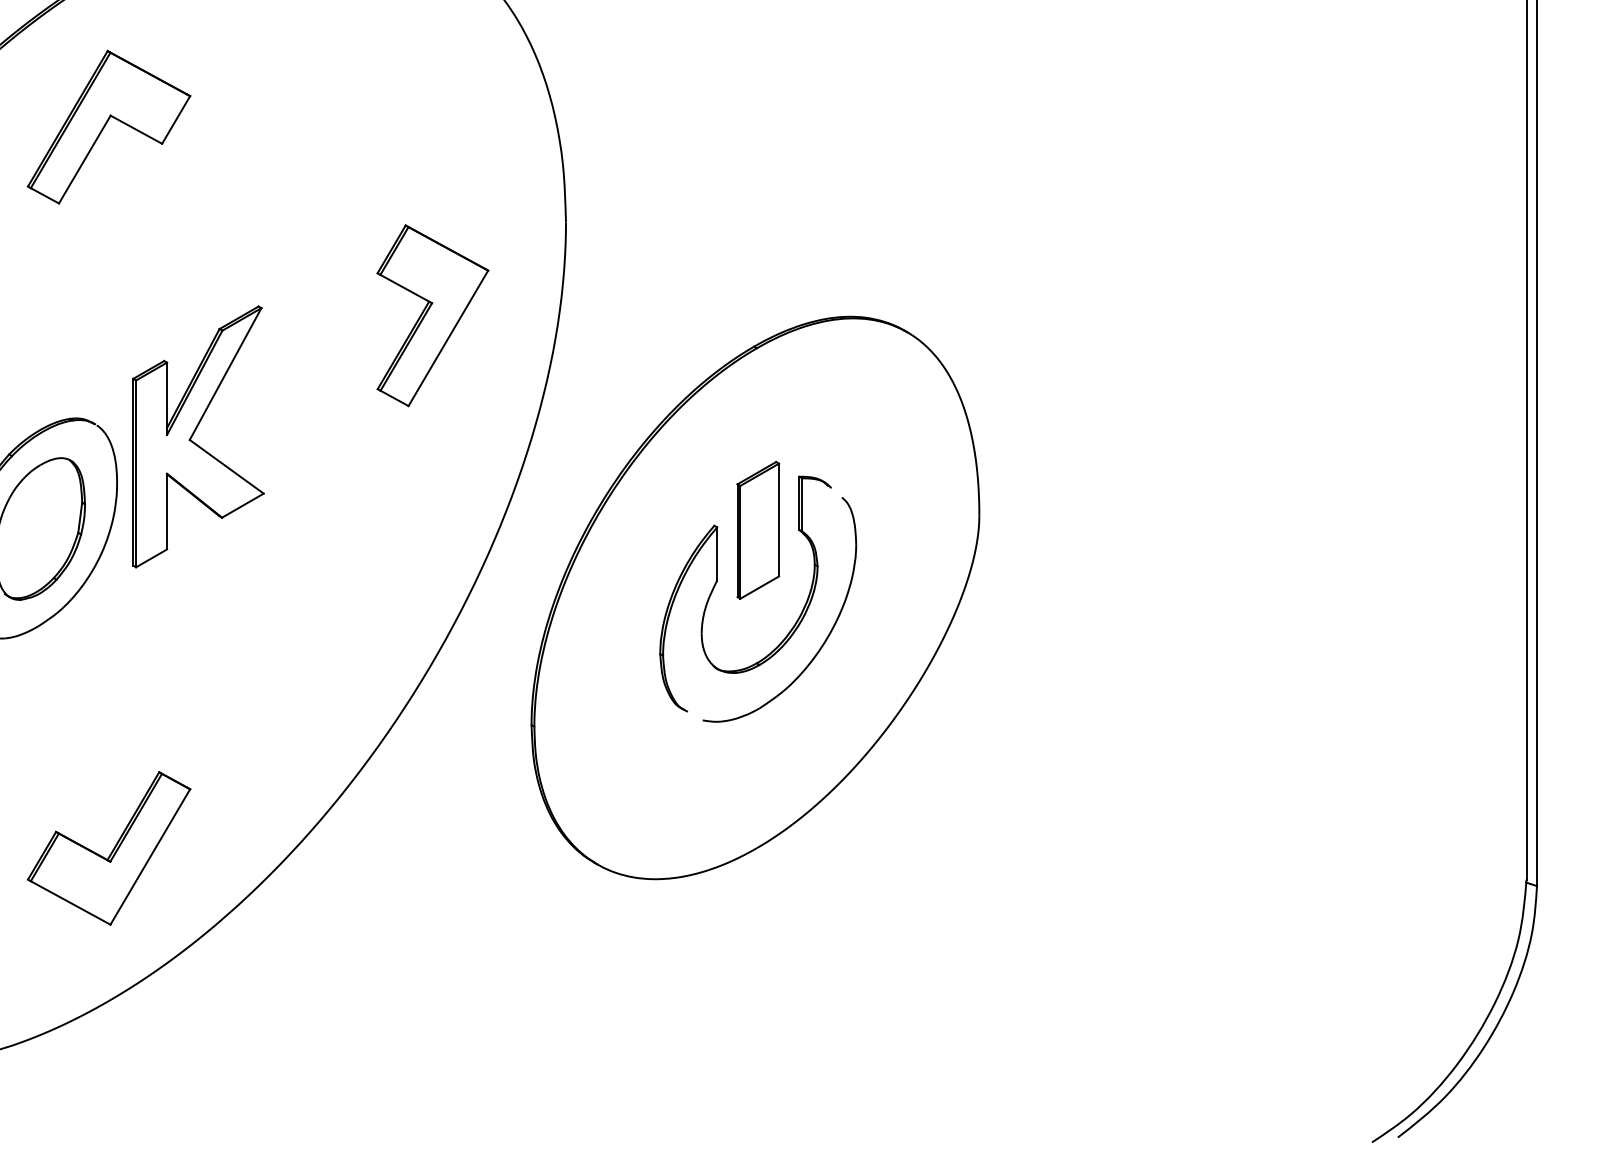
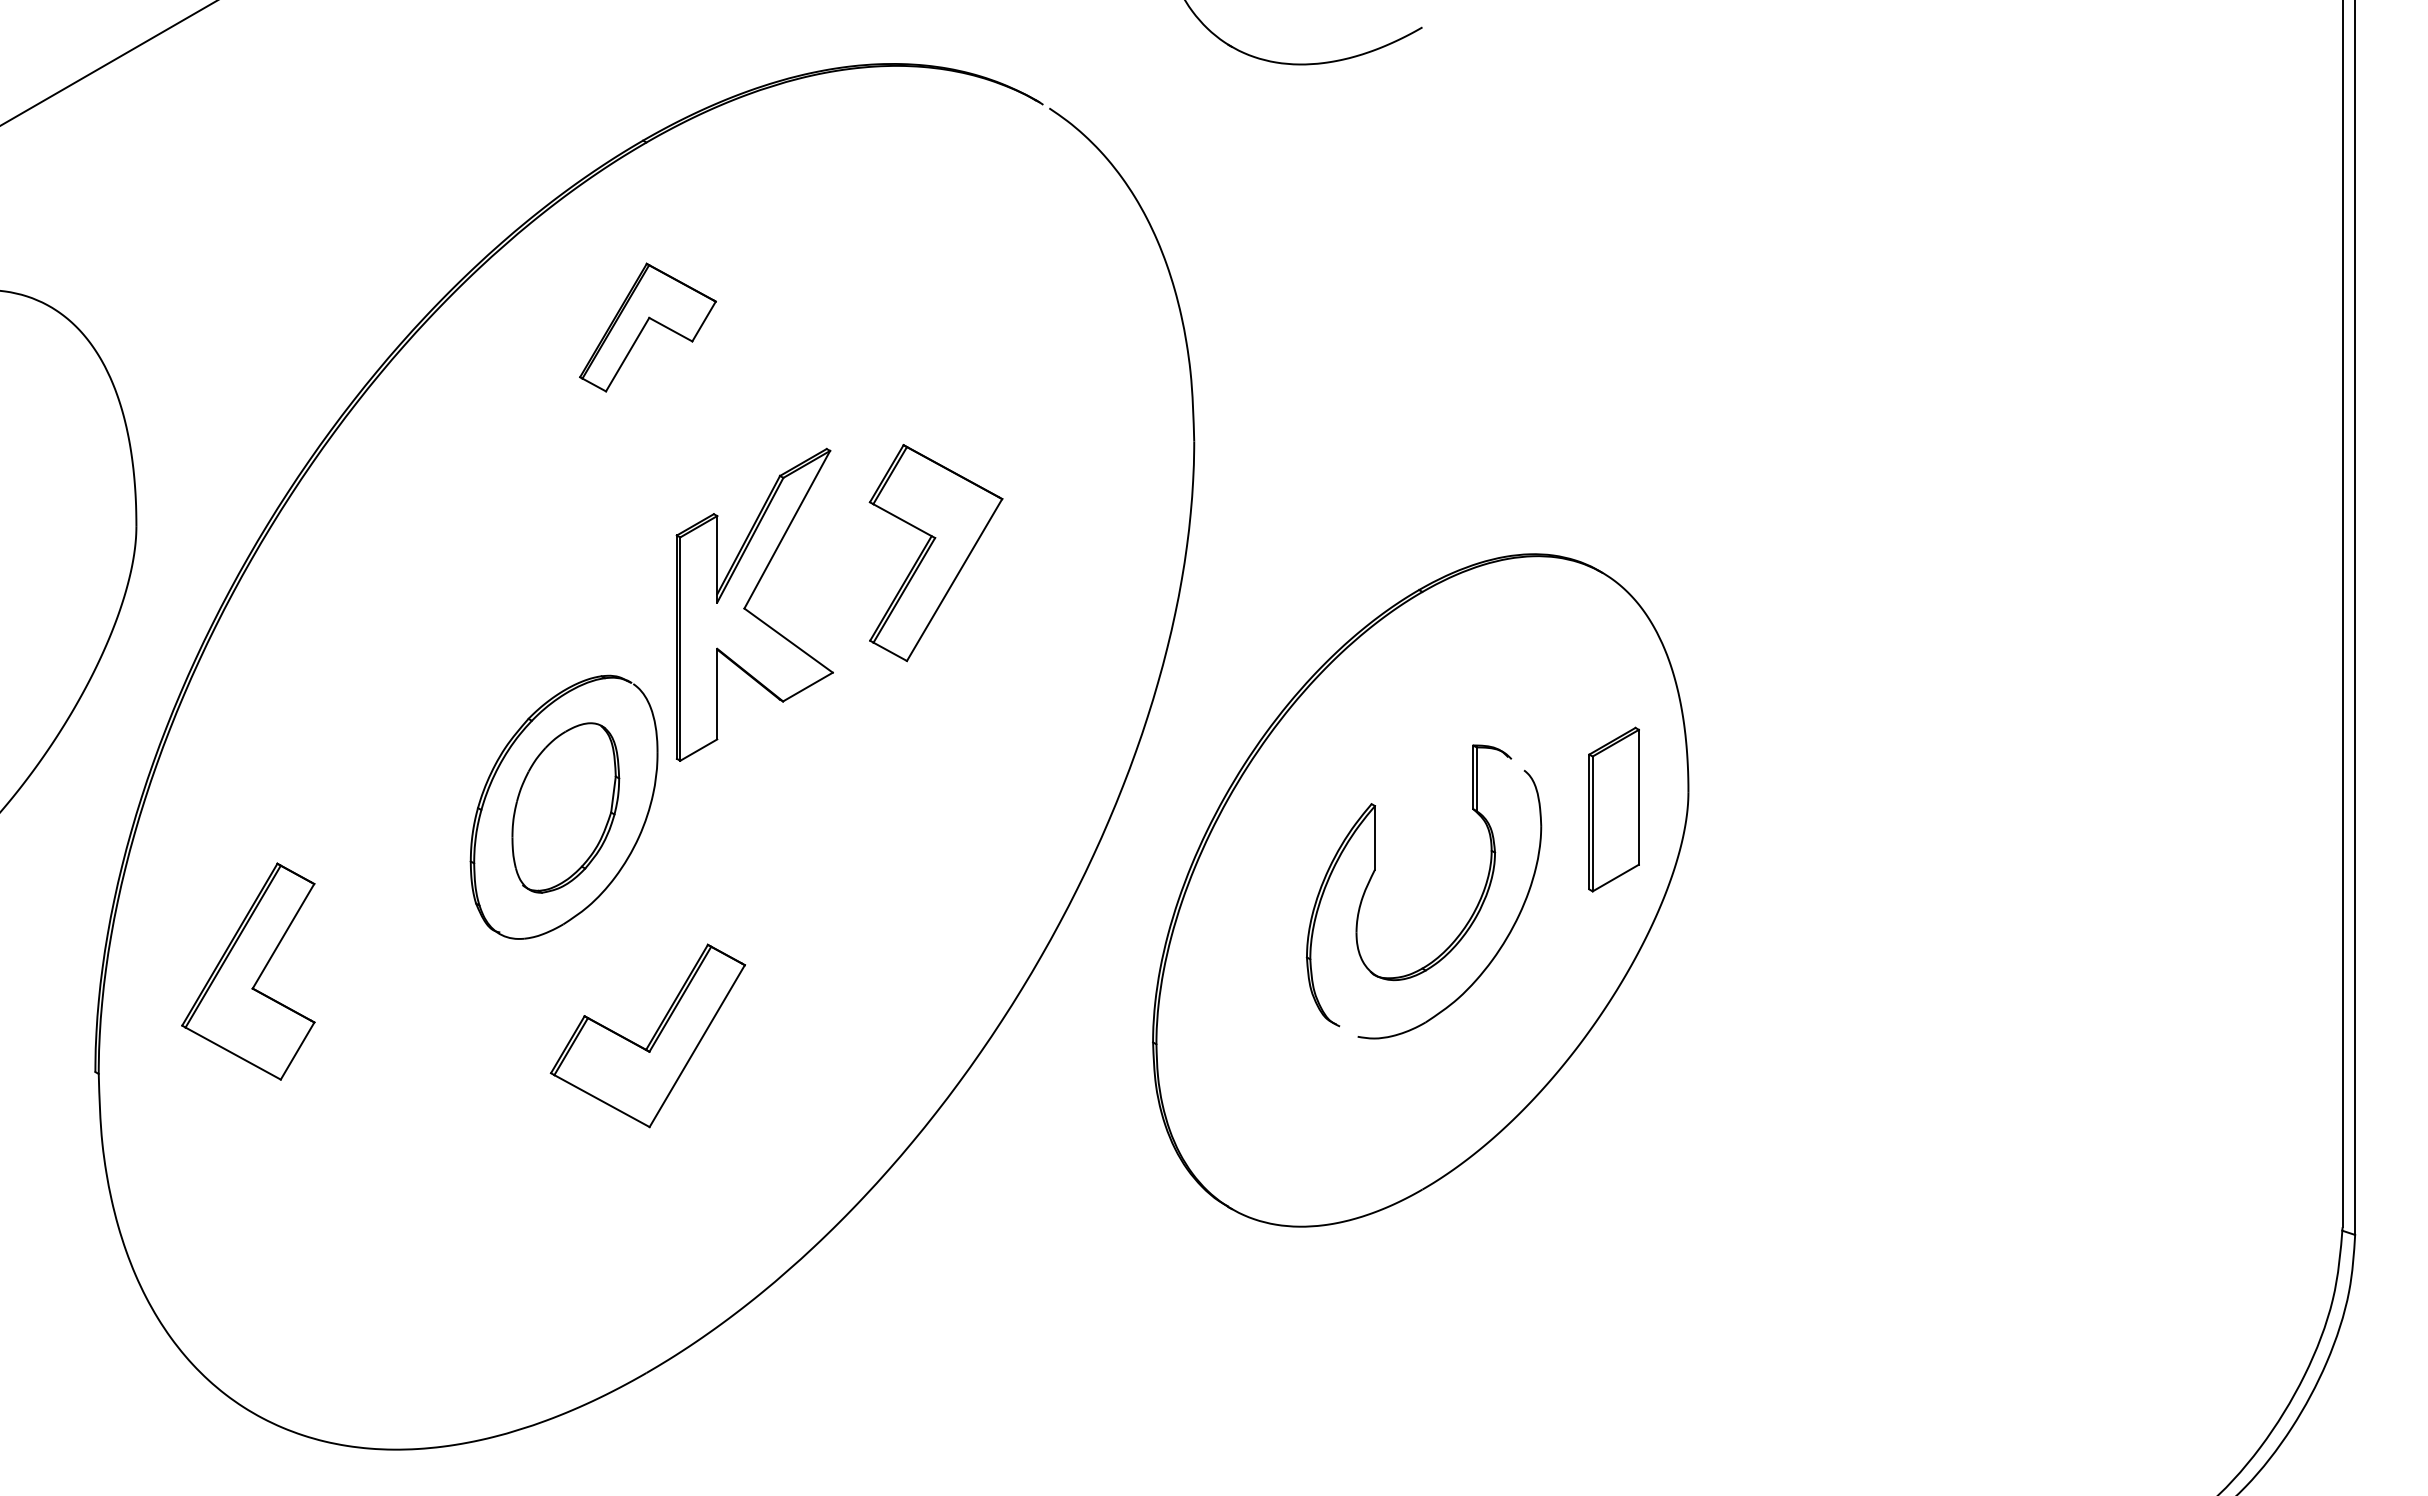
part: (108, 127) -> (647, 327), size x0.7
part: (432, 316) -> (935, 553), moved
part: (198, 436) -> (754, 604), moved
part: (757, 530) -> (1613, 809), moved
part: (108, 848) -> (647, 1035), moved

